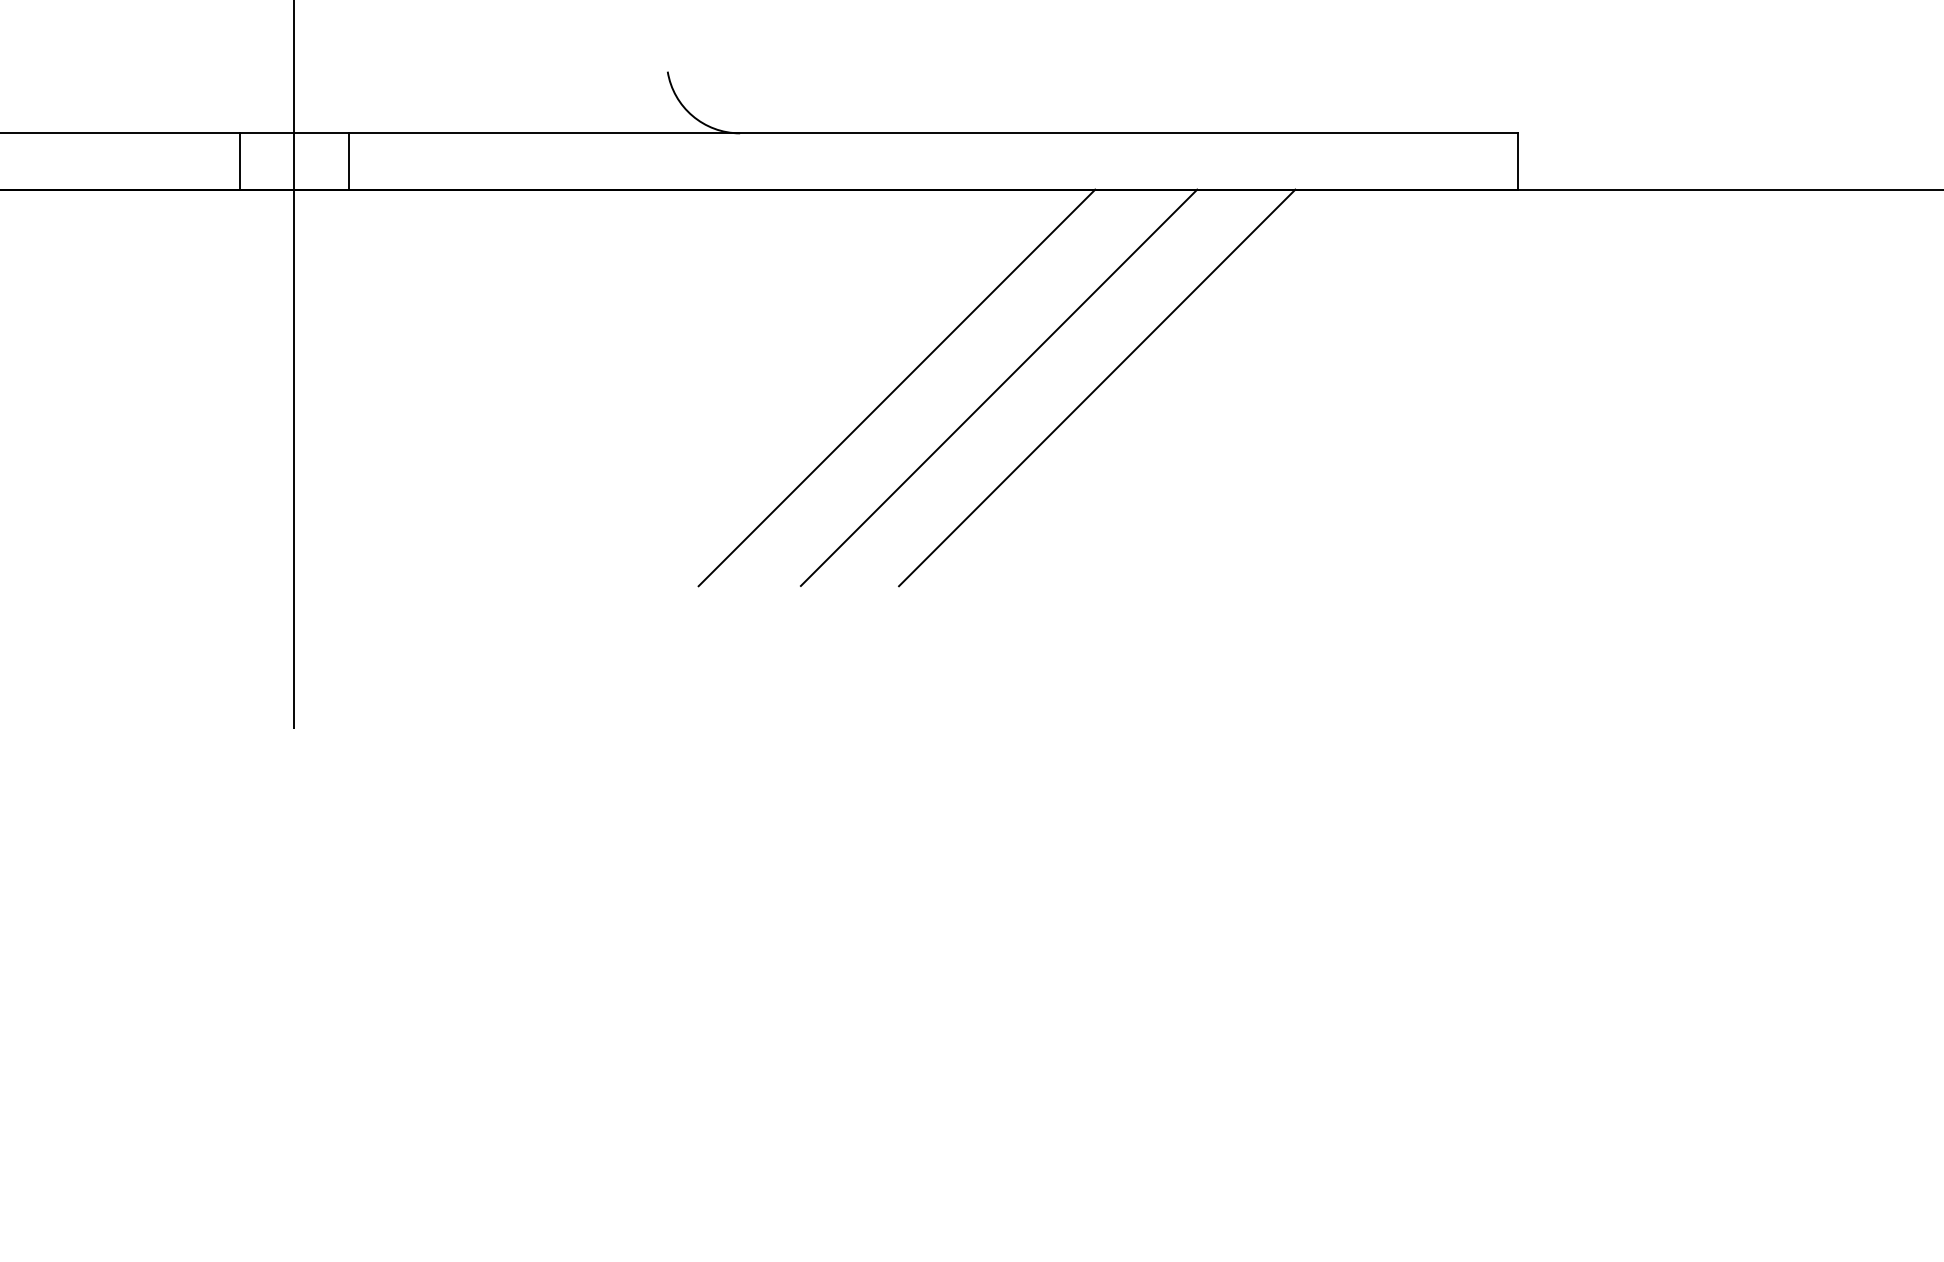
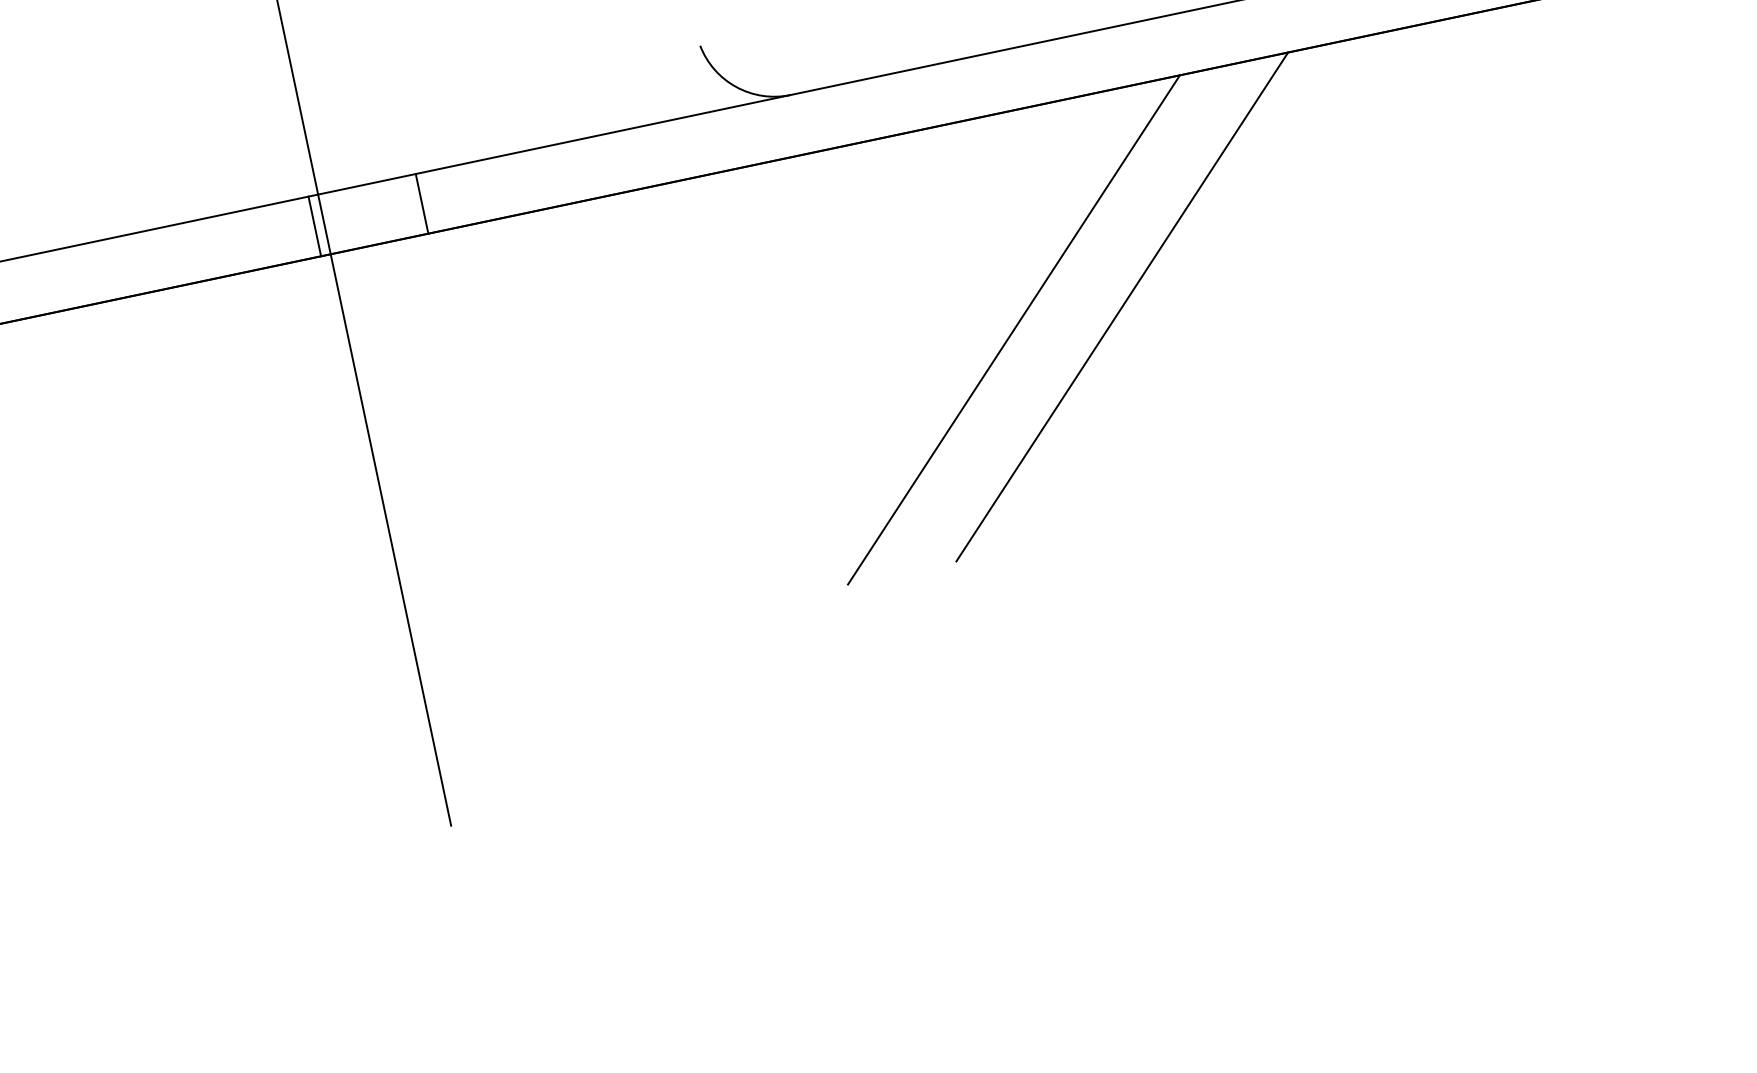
line: (240, 161) -> (314, 226), moved
line: (348, 161) -> (422, 203), moved
line: (1097, 387) -> (1226, 284), removed

